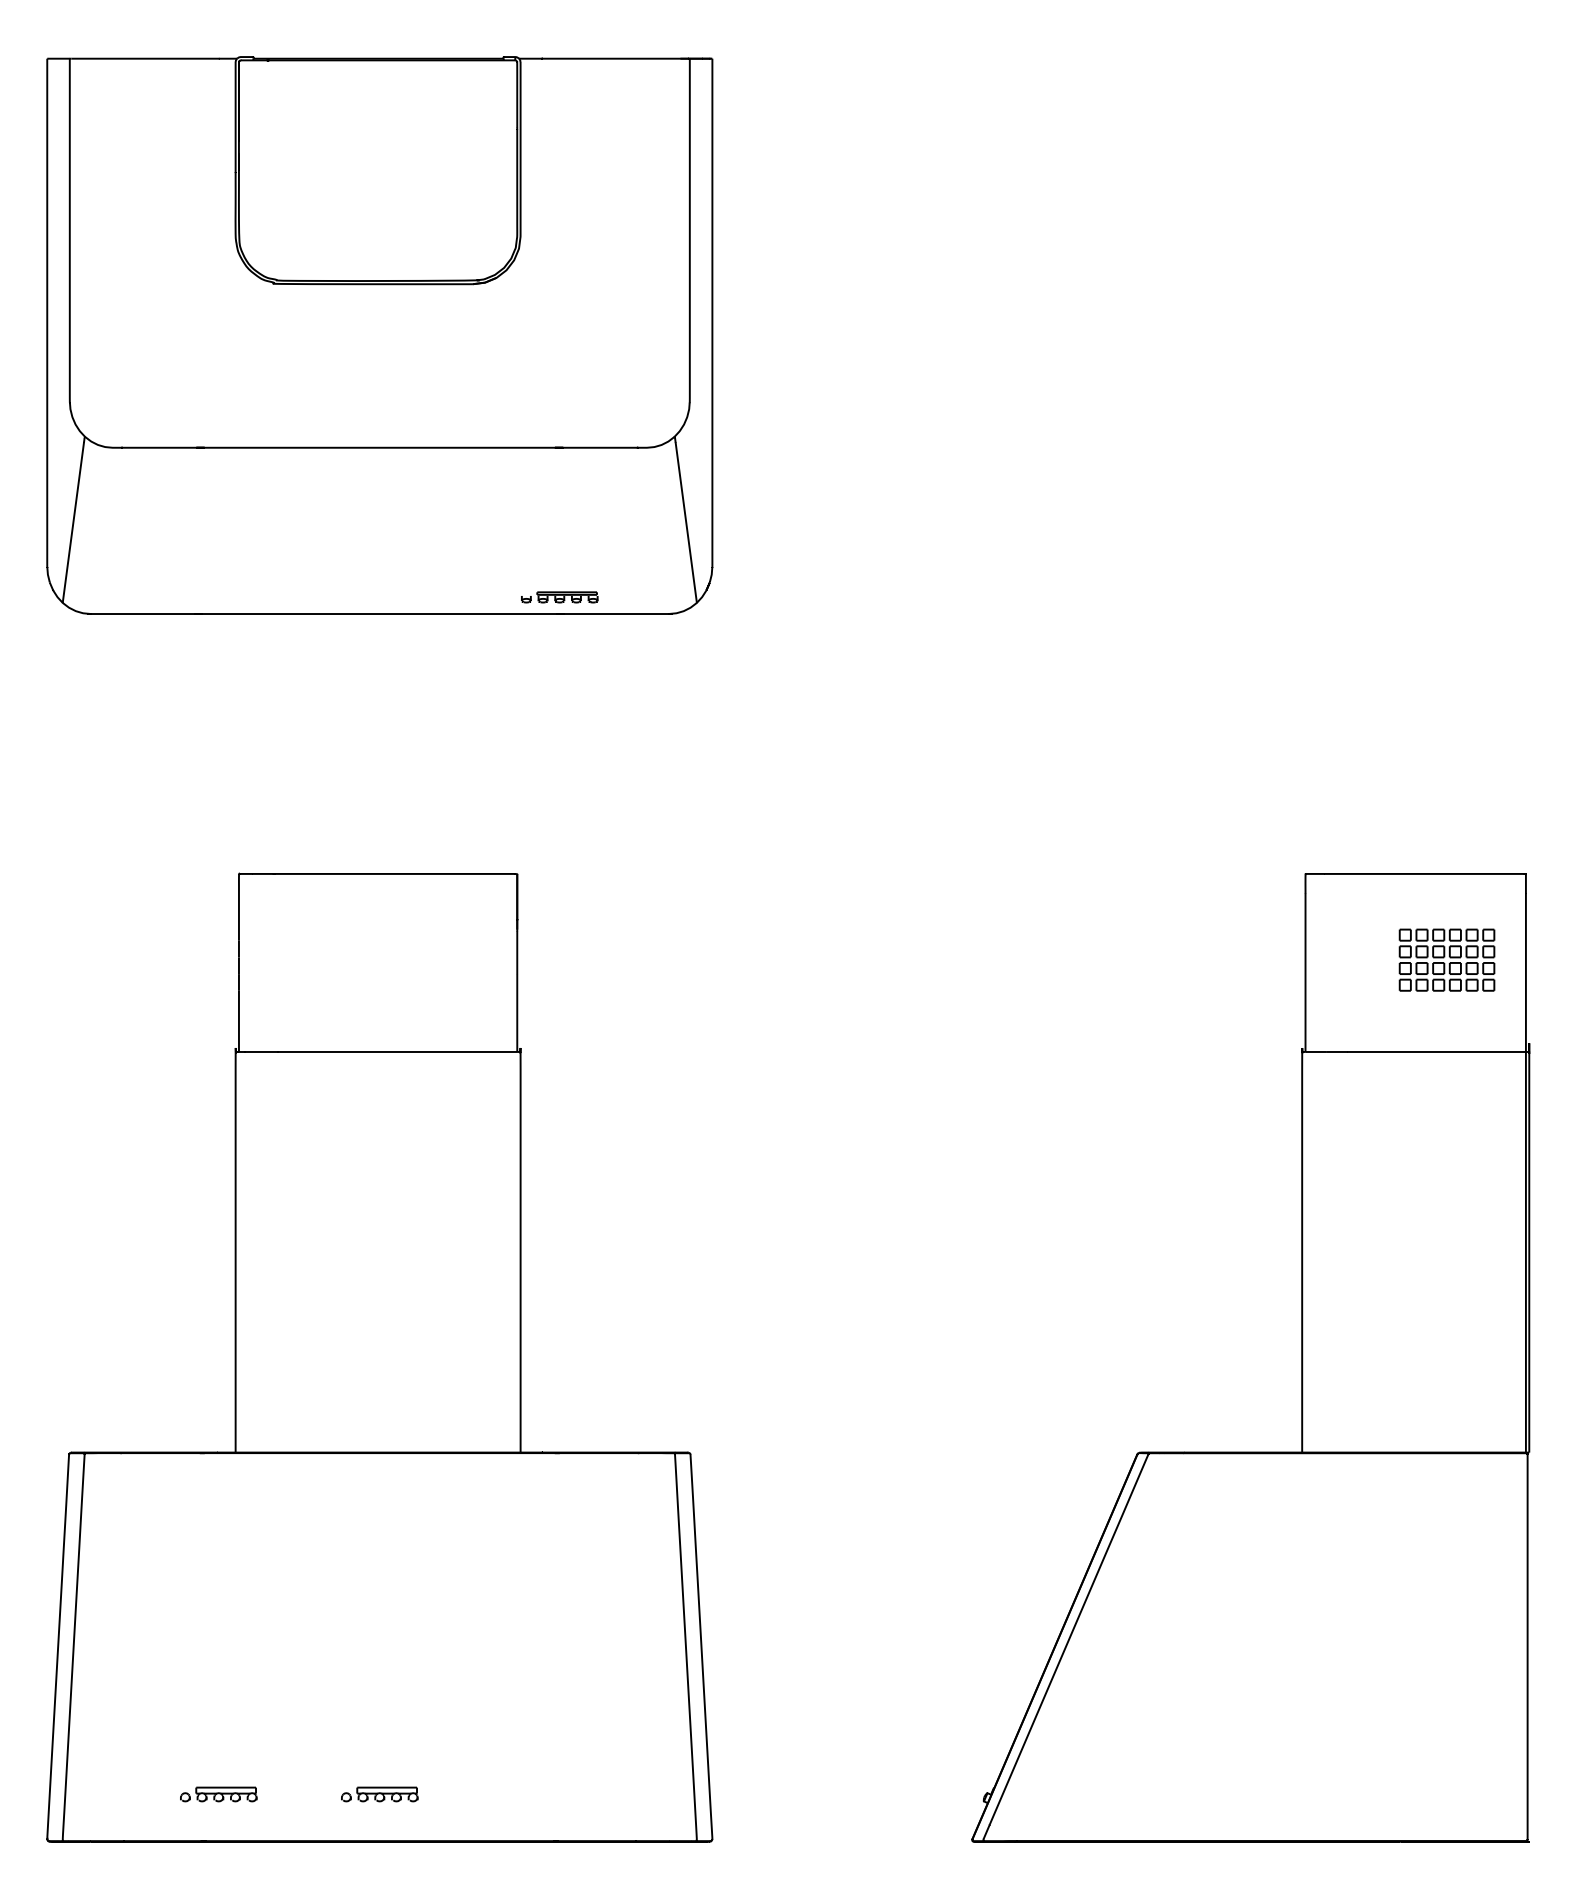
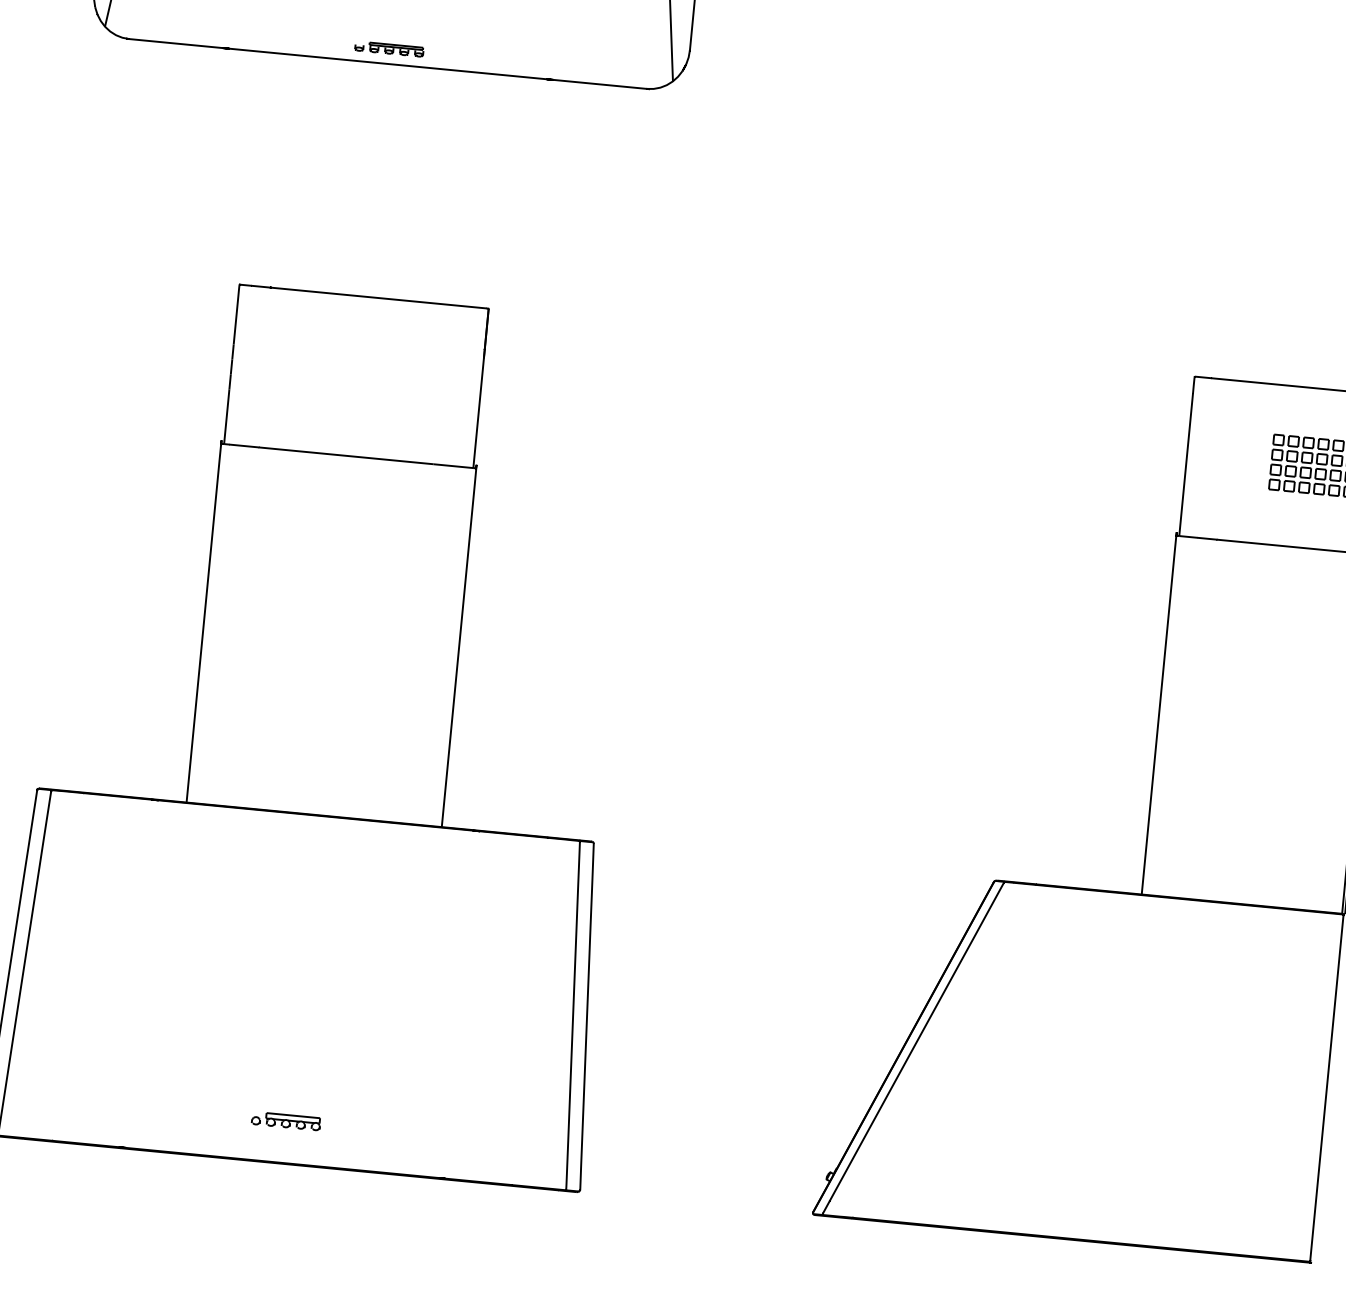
part: (559, 597) -> (389, 49), moved
part: (218, 1794) -> (141, 1107), removed

